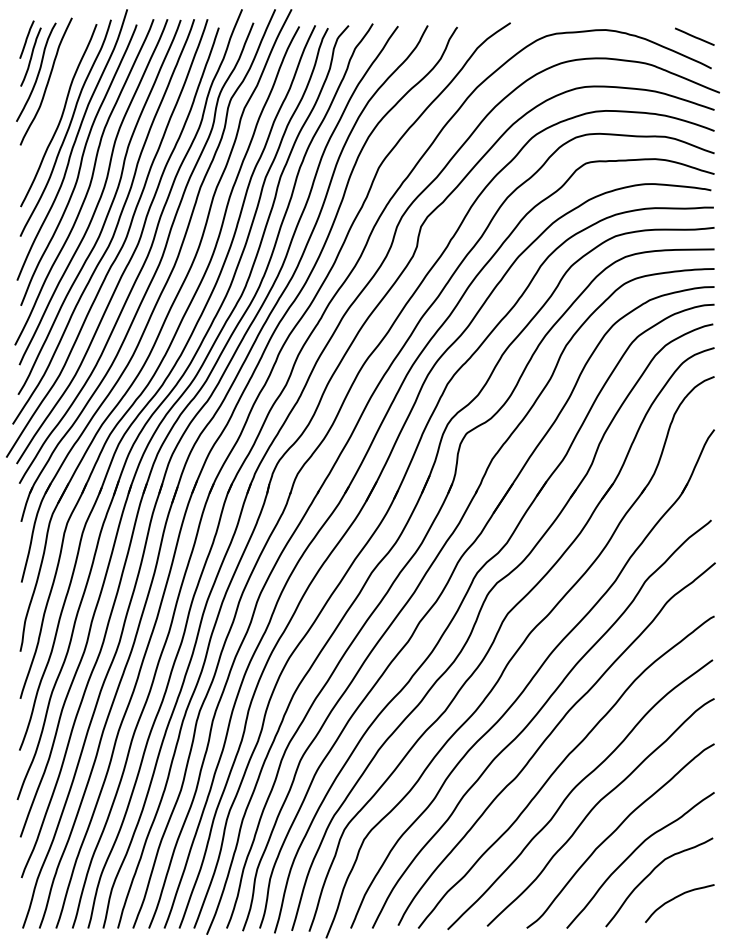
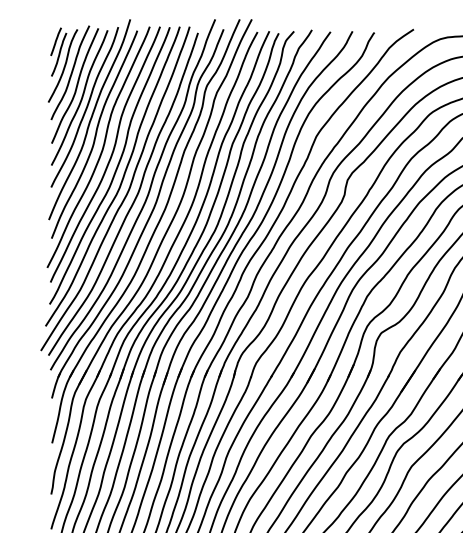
curve: (54, 99) -> (76, 86), added

